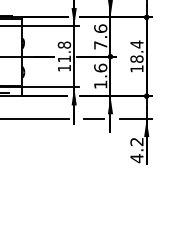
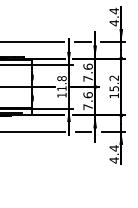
text: (135, 51) -> (113, 83), 18.4 -> 15.2
text: (99, 83) -> (87, 106), 1.6 -> 7.6
text: (135, 142) -> (113, 148), 4.2 -> 4.4

